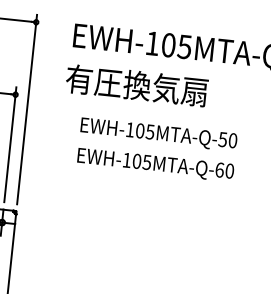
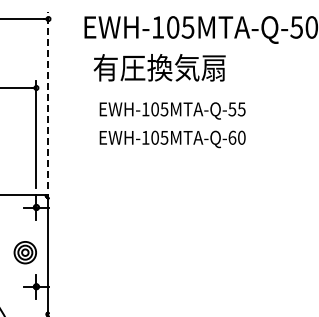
text: (136, 85) -> (159, 67), moved
line: (27, 109) -> (48, 100), solid -> dashed
text: (232, 140) -> (241, 109), EWH-105MTA-Q-50 -> EWH-105MTA-Q-55

